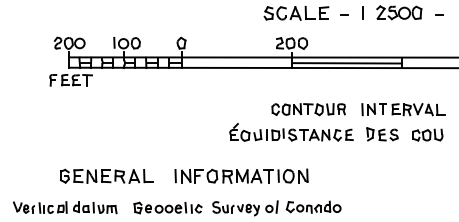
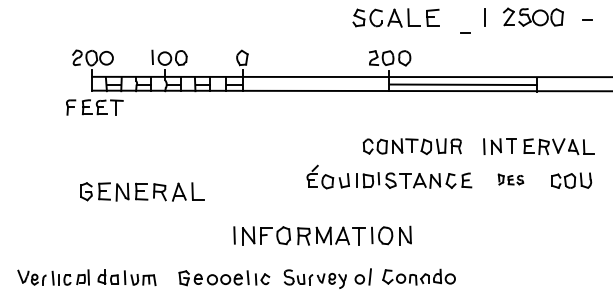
line: (344, 14) -> (465, 32), moved
part: (382, 134) -> (510, 179), size x0.6
part: (106, 176) -> (142, 191), moved

